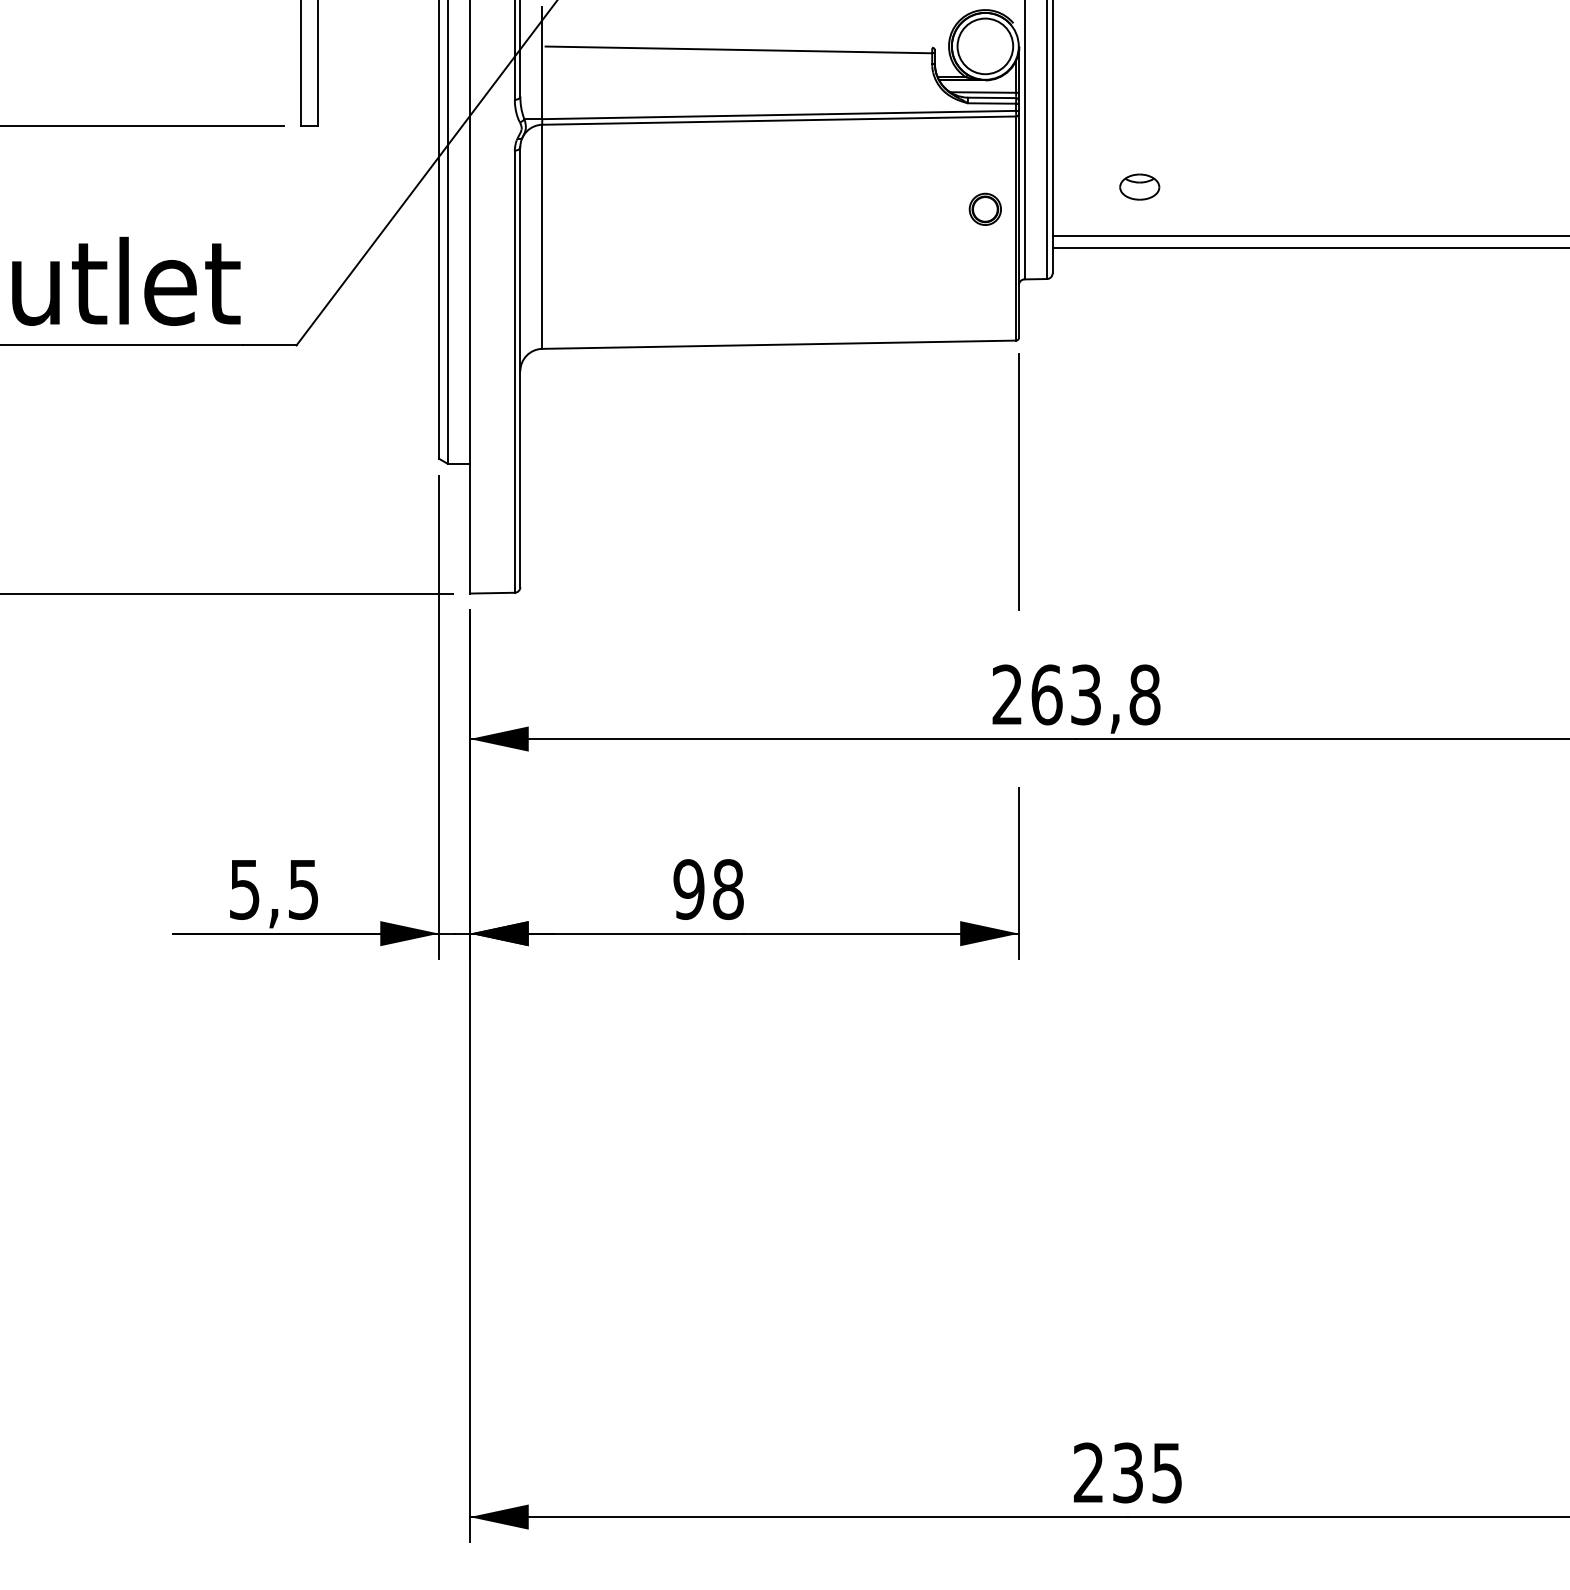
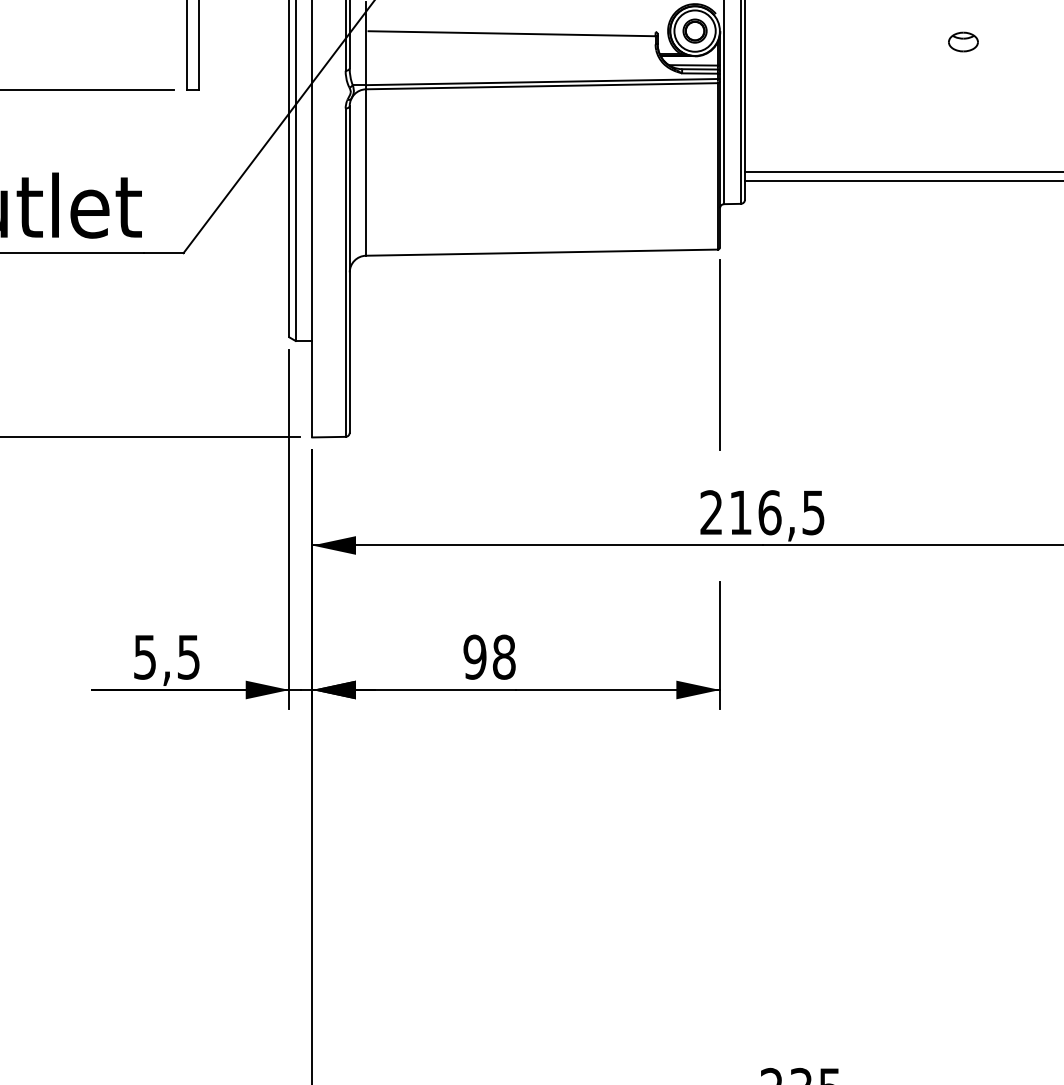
part: (1139, 186) -> (963, 41), moved
part: (984, 208) -> (694, 30), moved
text: (1095, 694) -> (776, 512), 263,8 -> 216,5

